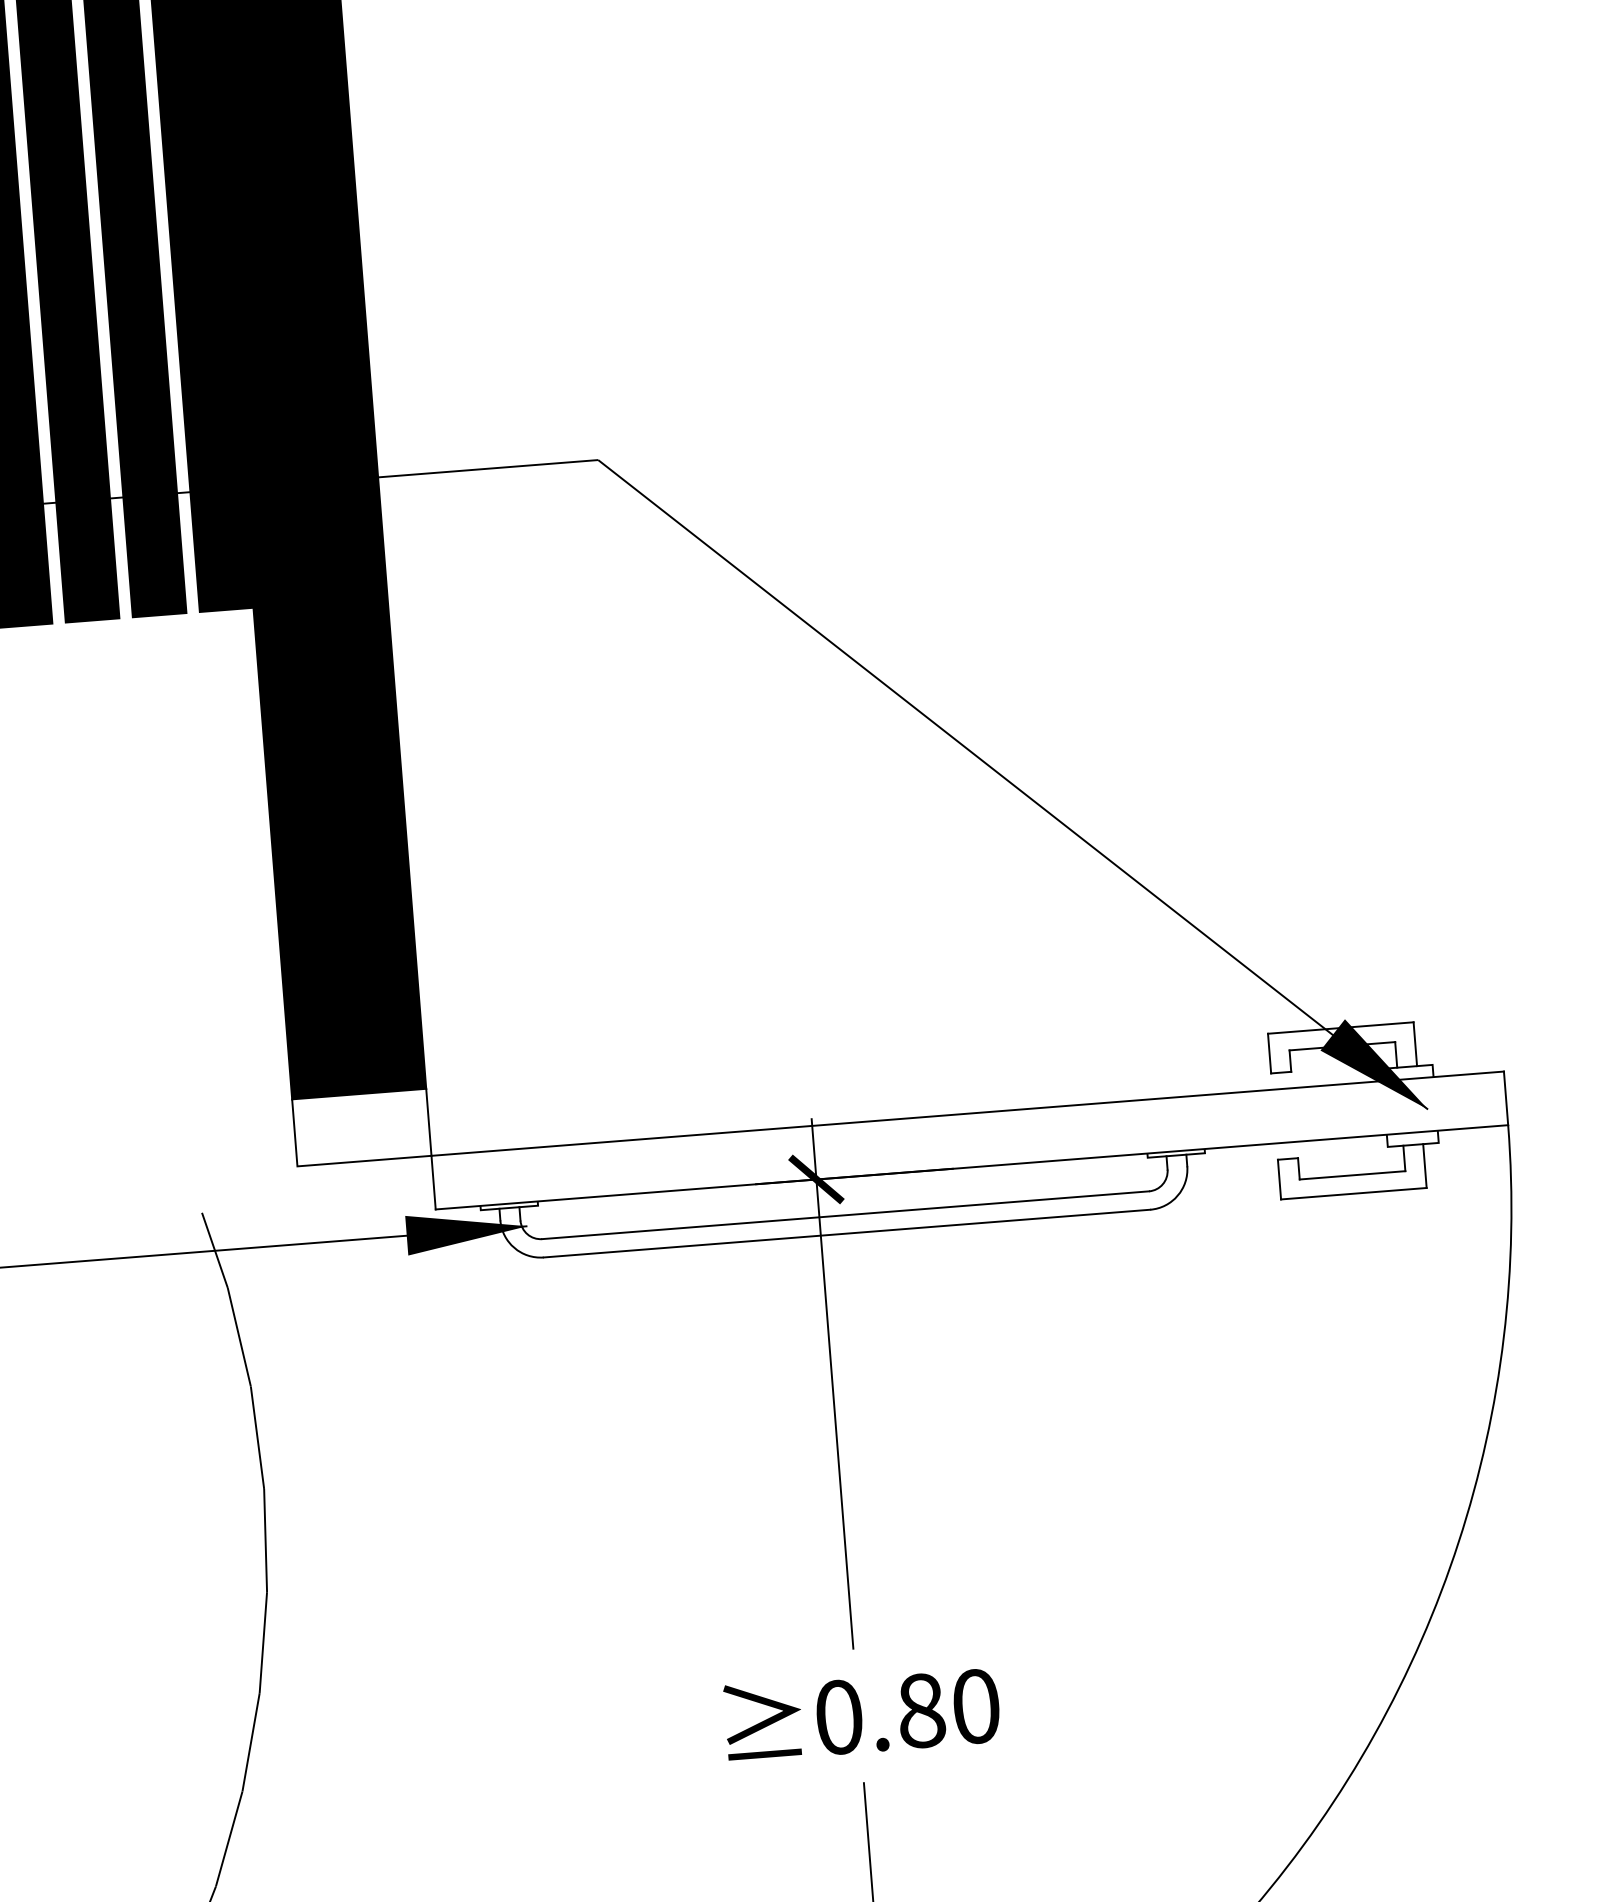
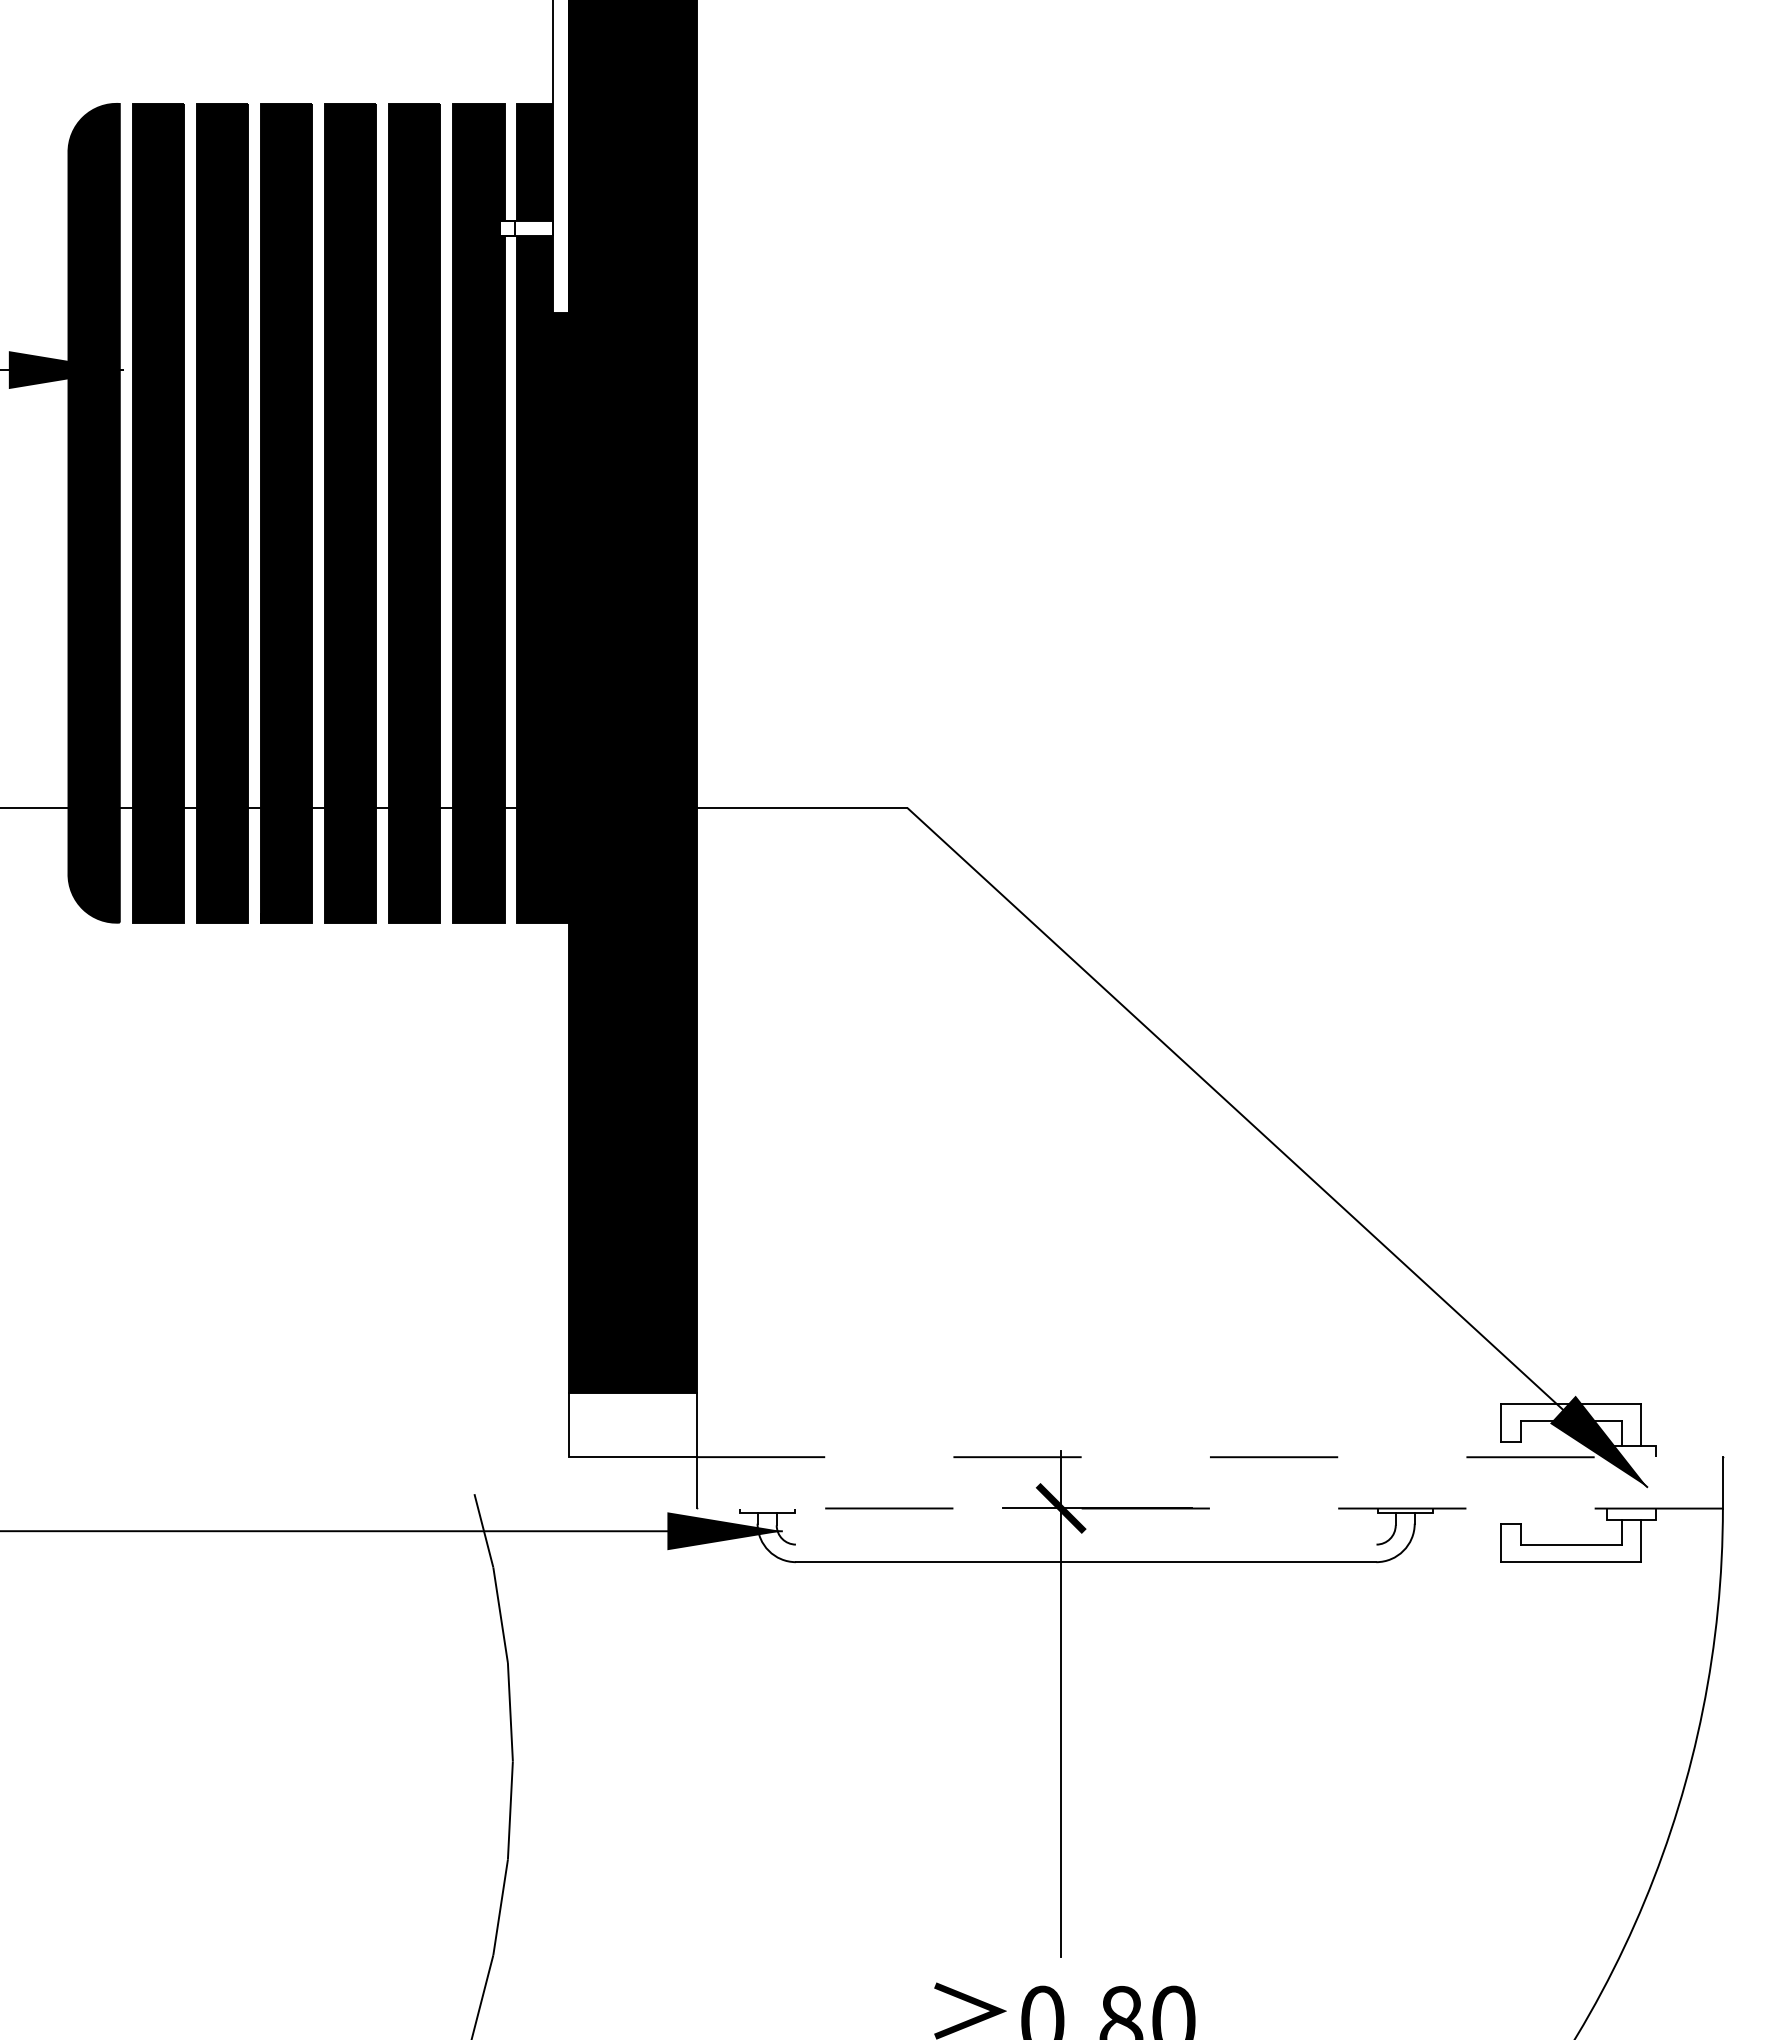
line: (967, 1114) -> (1209, 1457), solid -> dashed
line: (971, 1167) -> (1209, 1508), solid -> dashed
line: (844, 1215) -> (1085, 1544), removed

